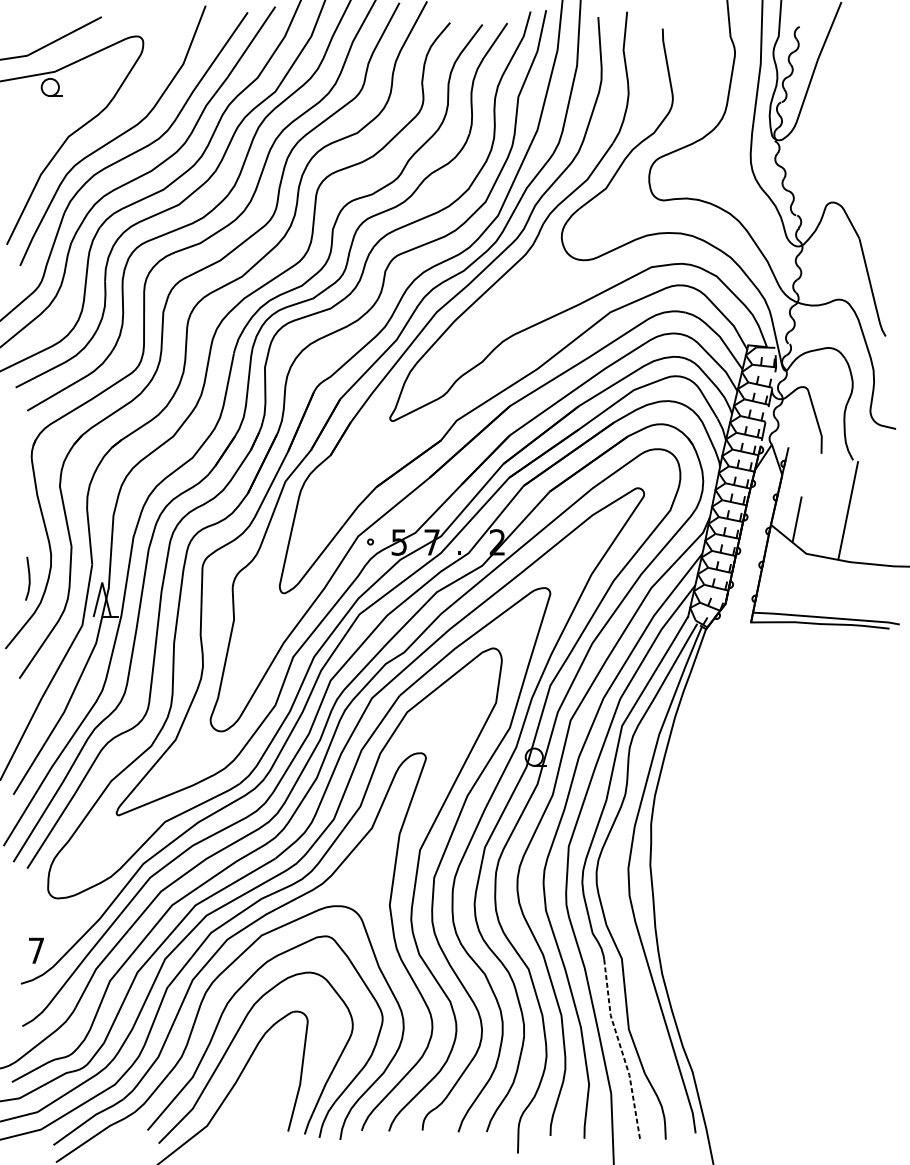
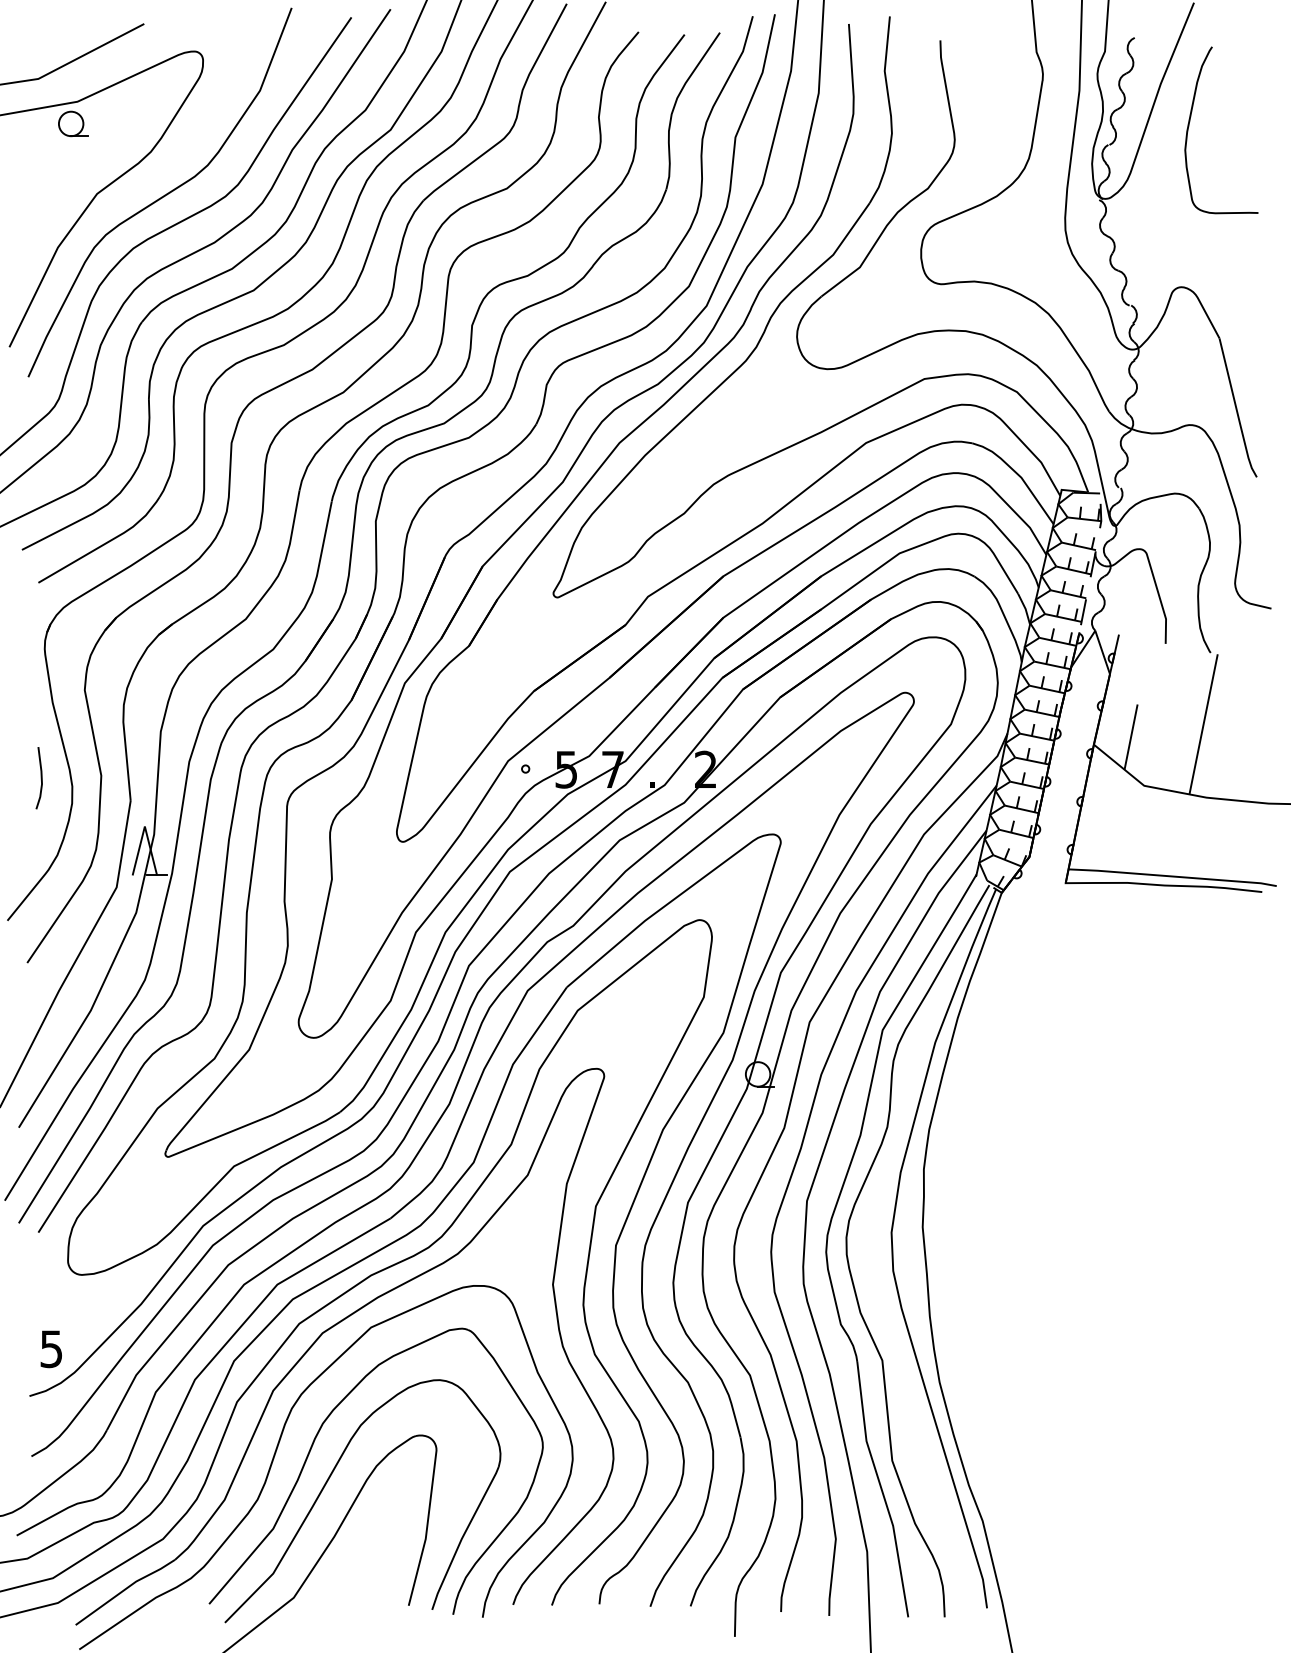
curve: (838, 89) -> (1189, 126), added
line: (28, 578) -> (40, 778), moved
text: (36, 951) -> (51, 1349), 7 -> 5
line: (621, 1049) -> (881, 1489), dashed -> solid

